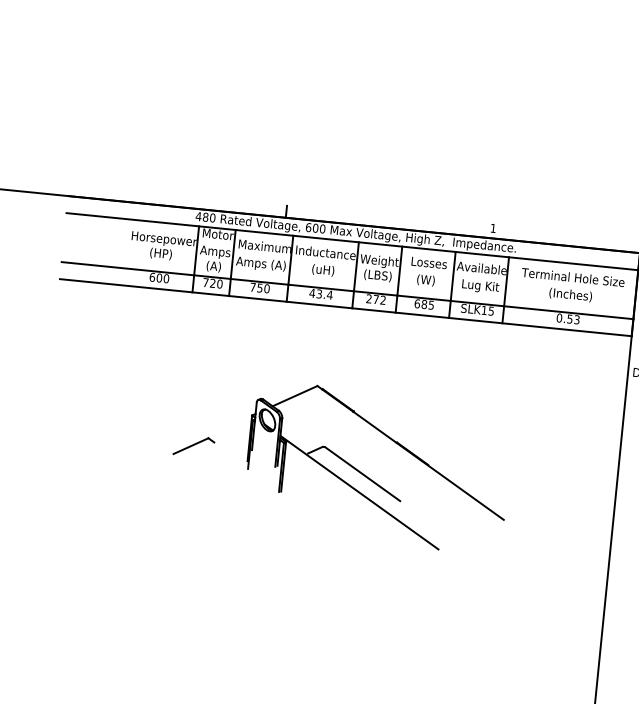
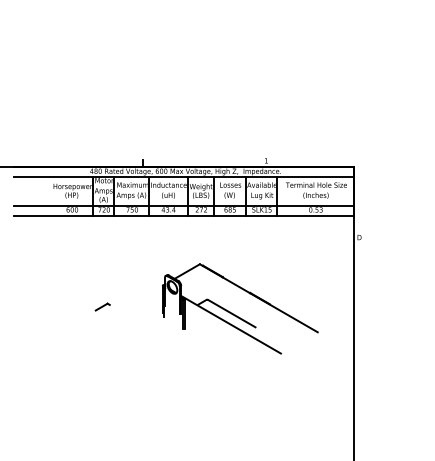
part: (193, 445) -> (102, 306), size x0.6
part: (371, 478) -> (237, 315), moved

